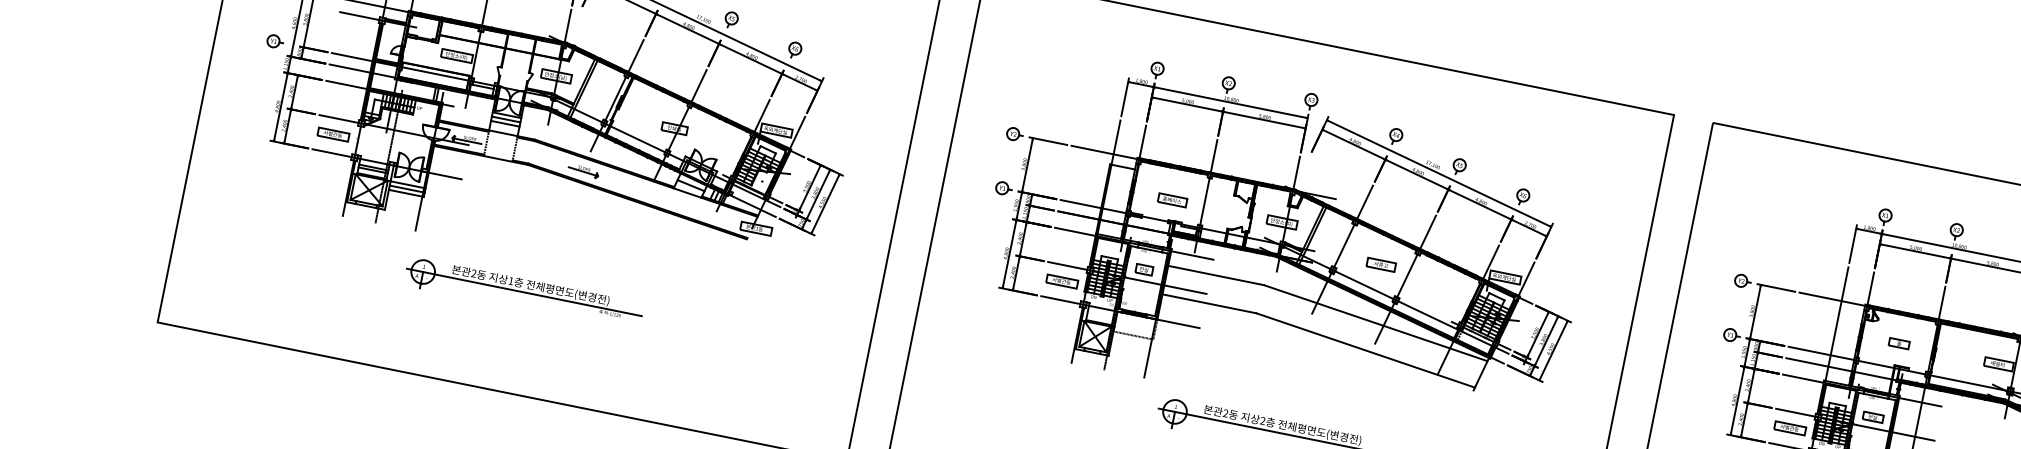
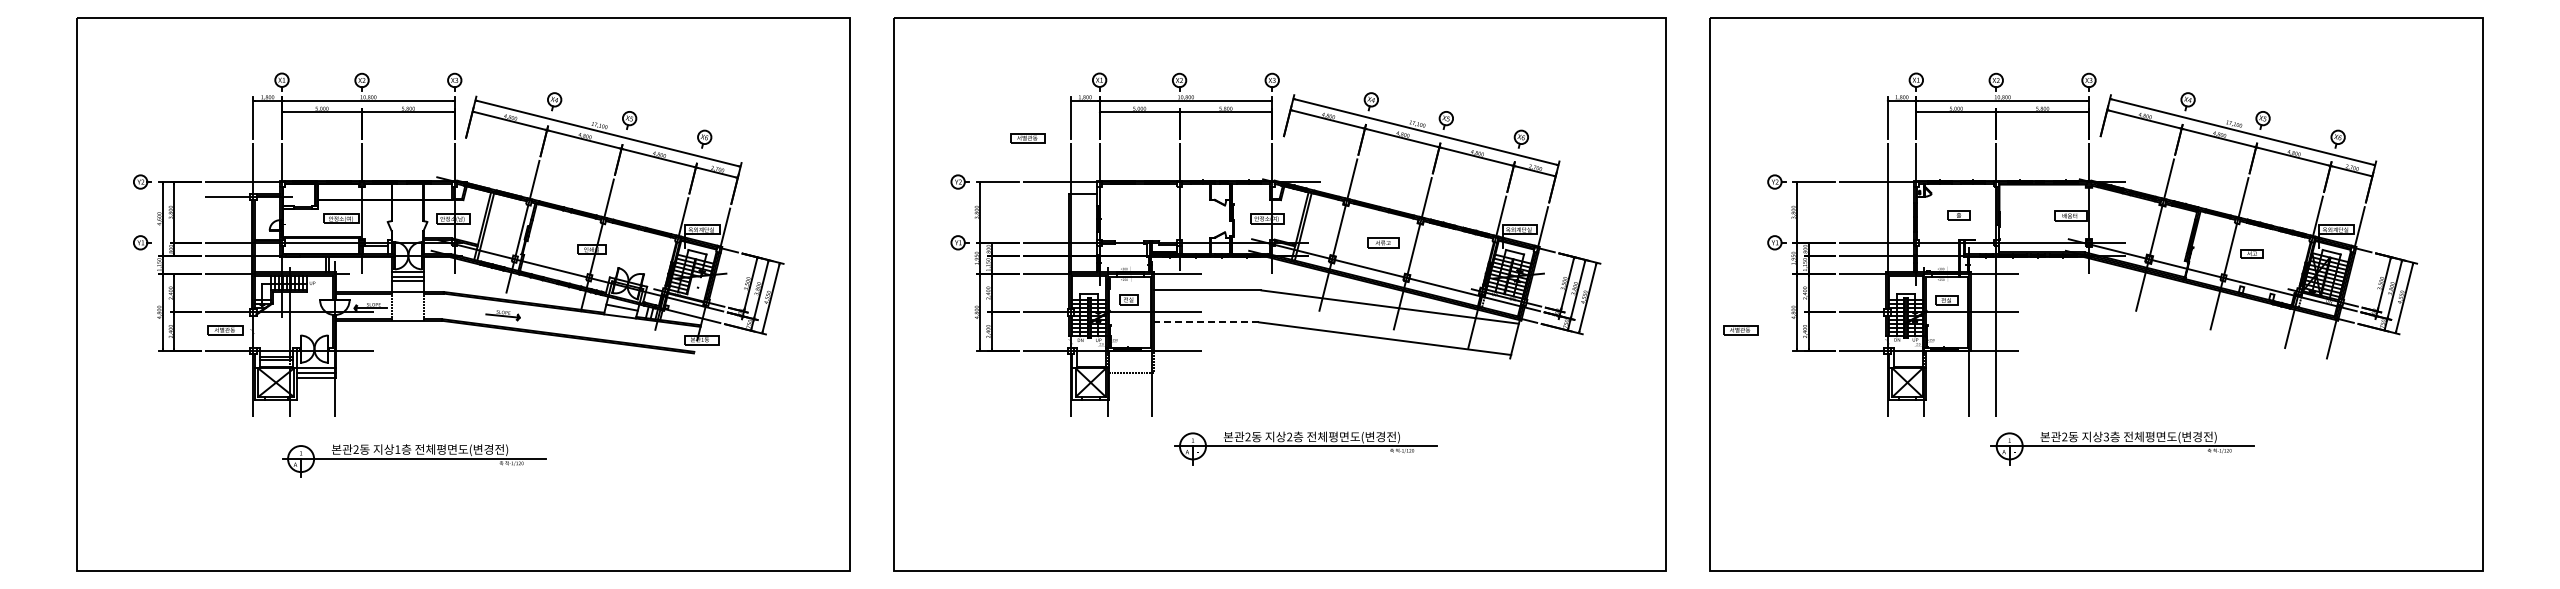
part: (1172, 200) -> (1144, 218), removed
part: (1061, 281) -> (1027, 138), moved
part: (524, 293) -> (414, 460), moved
line: (1209, 303) -> (1206, 322), solid -> dashed
part: (1789, 428) -> (1740, 330), moved

